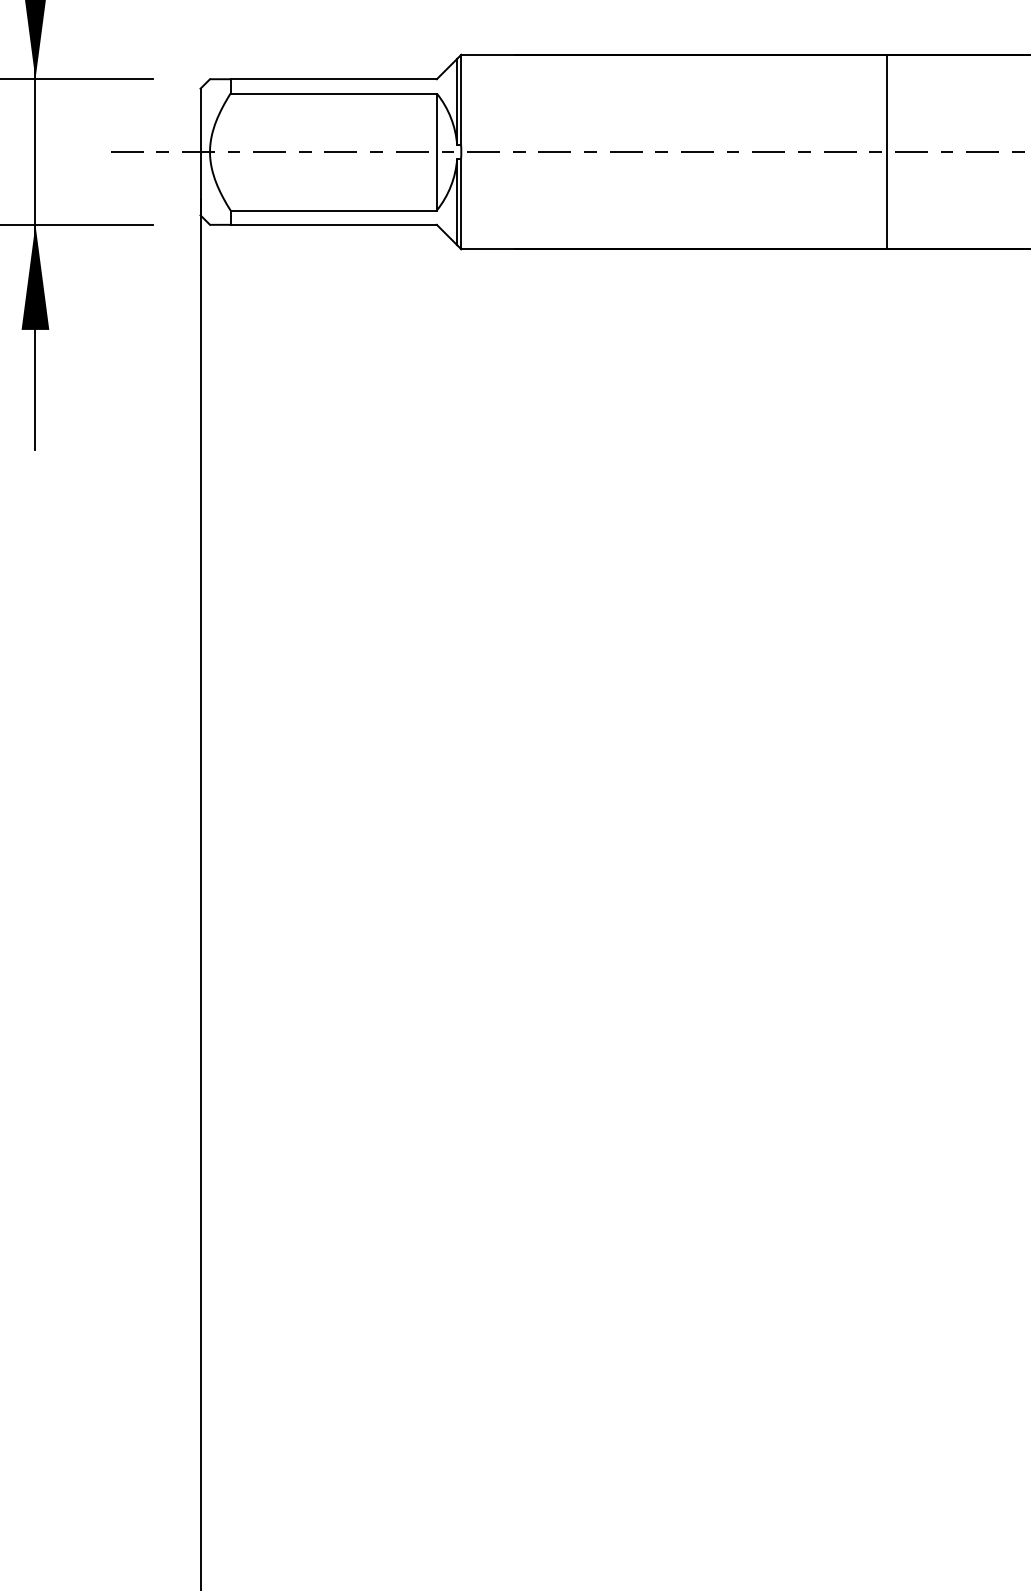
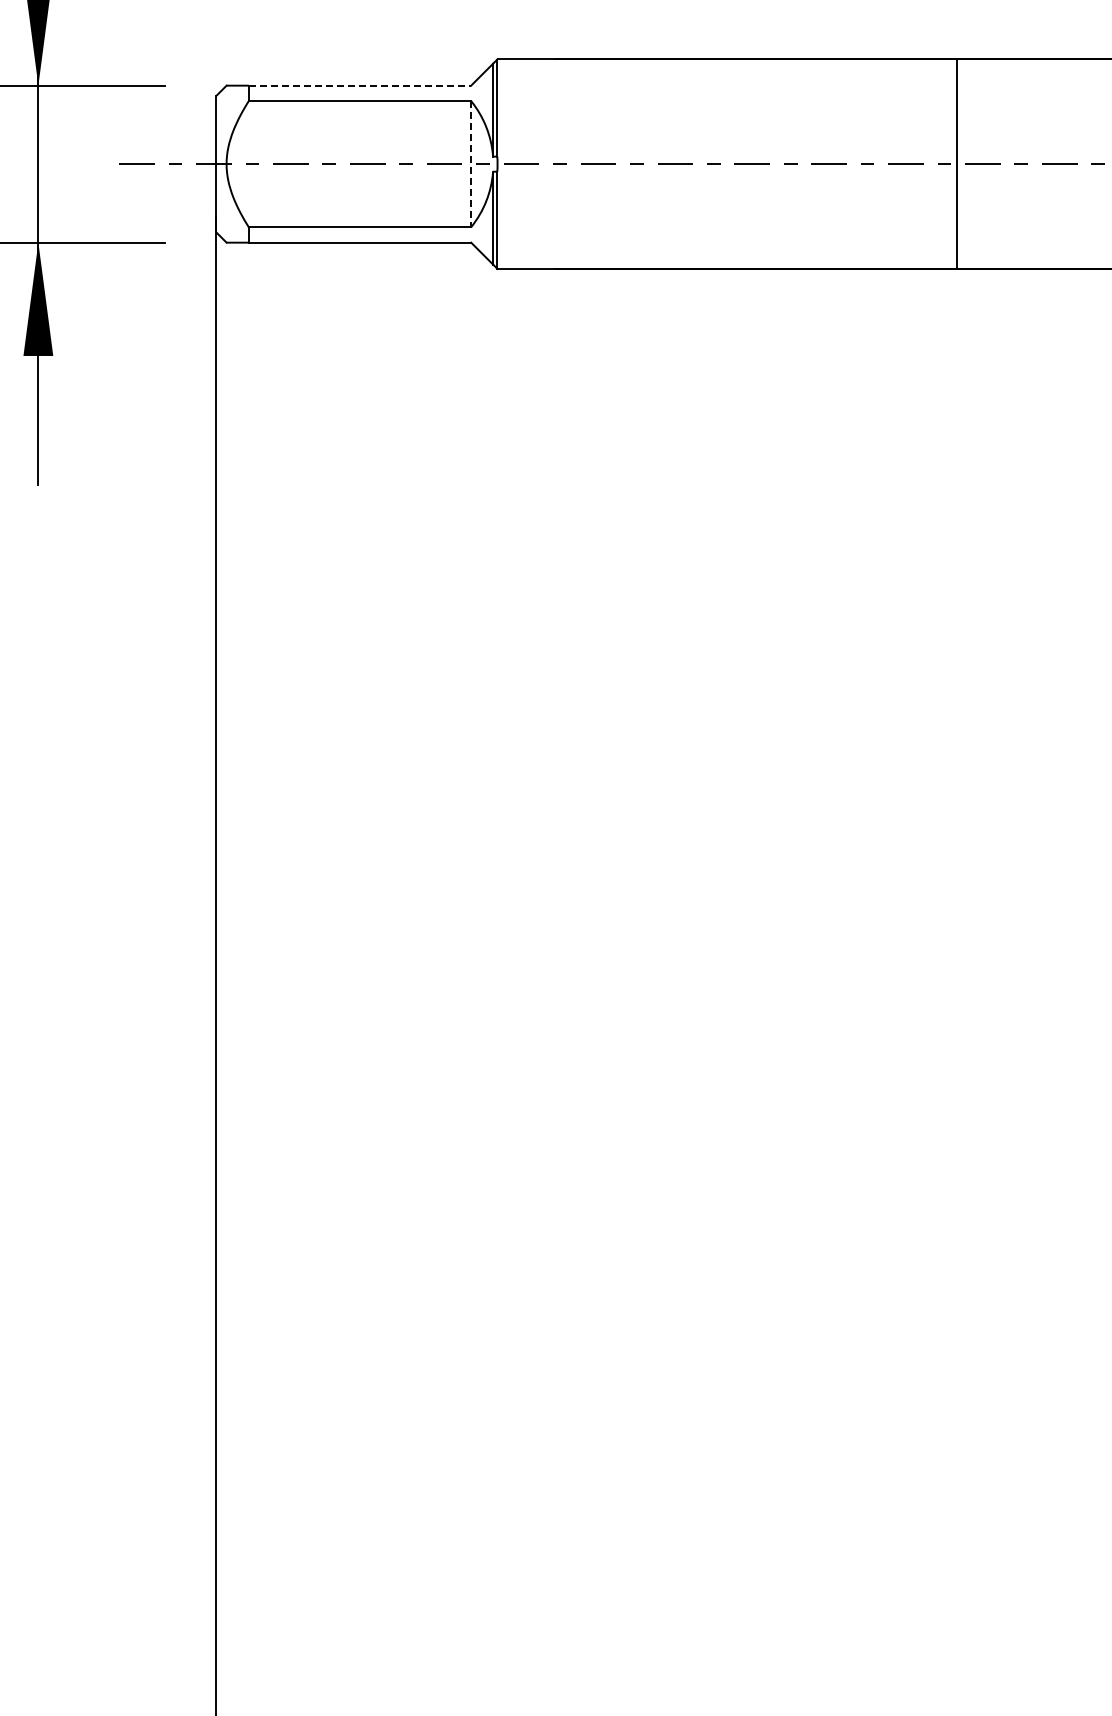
line: (334, 79) -> (360, 85), solid -> dashed
line: (437, 152) -> (471, 164), solid -> dashed

